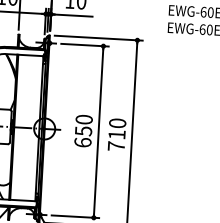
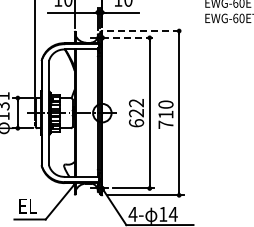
line: (99, 38) -> (145, 31), solid -> dashed
line: (84, 44) -> (133, 37), solid -> dashed
text: (83, 125) -> (136, 108), 650 -> 622

